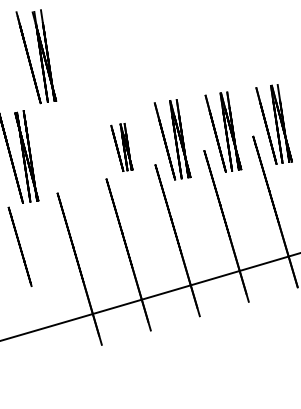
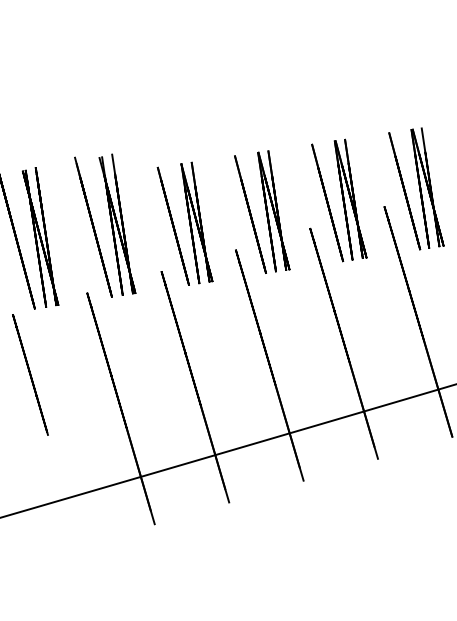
part: (36, 56) -> (105, 225), moved
part: (121, 147) -> (184, 223), size x1.67

